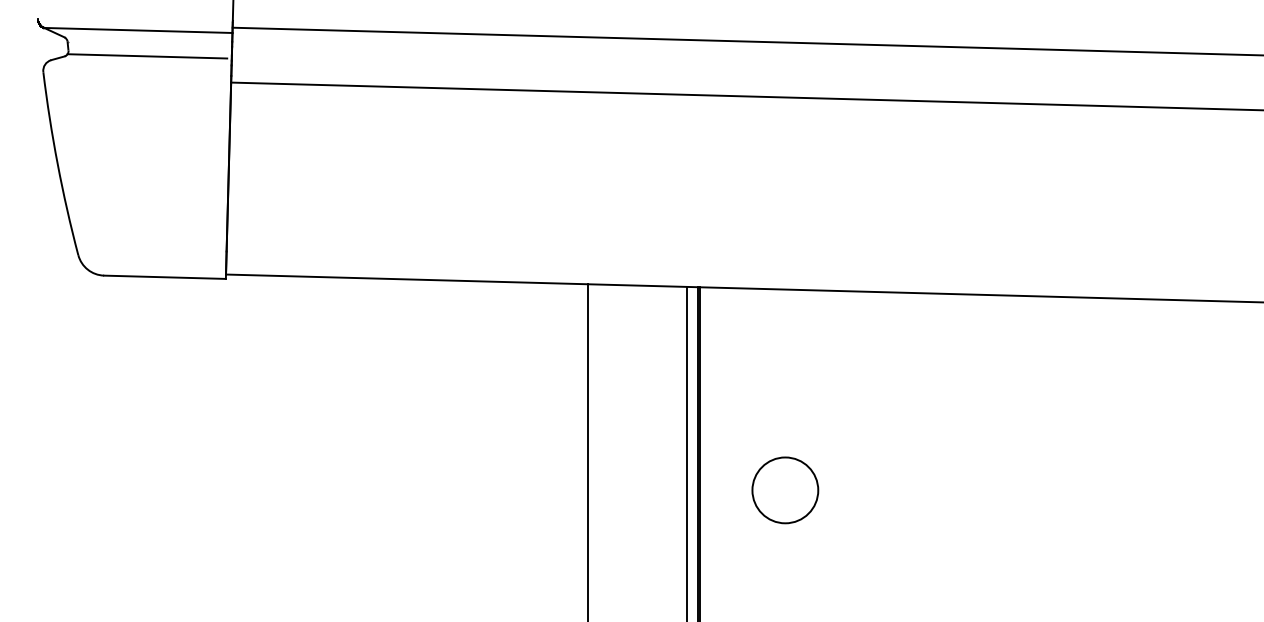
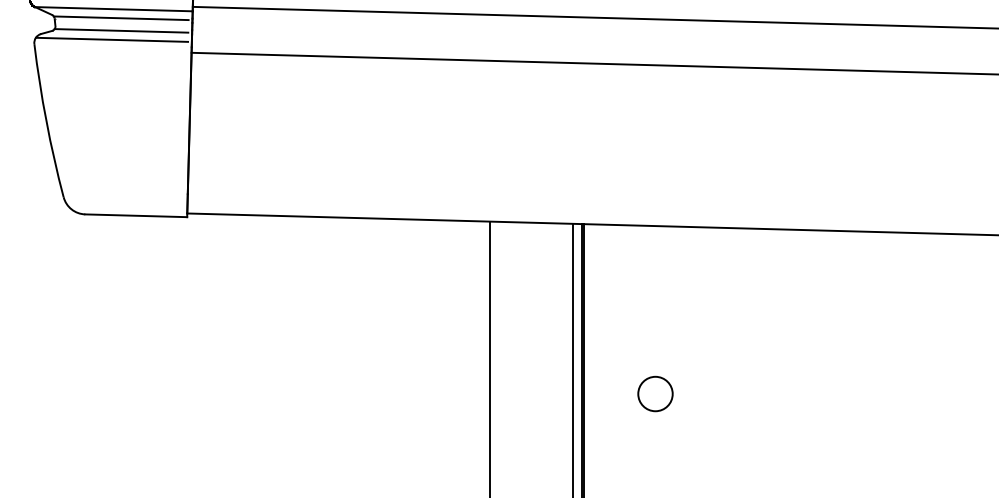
line: (146, 41) -> (120, 18), added
line: (135, 66) -> (111, 39), added
circle: (785, 489) -> (655, 393), size x0.62

